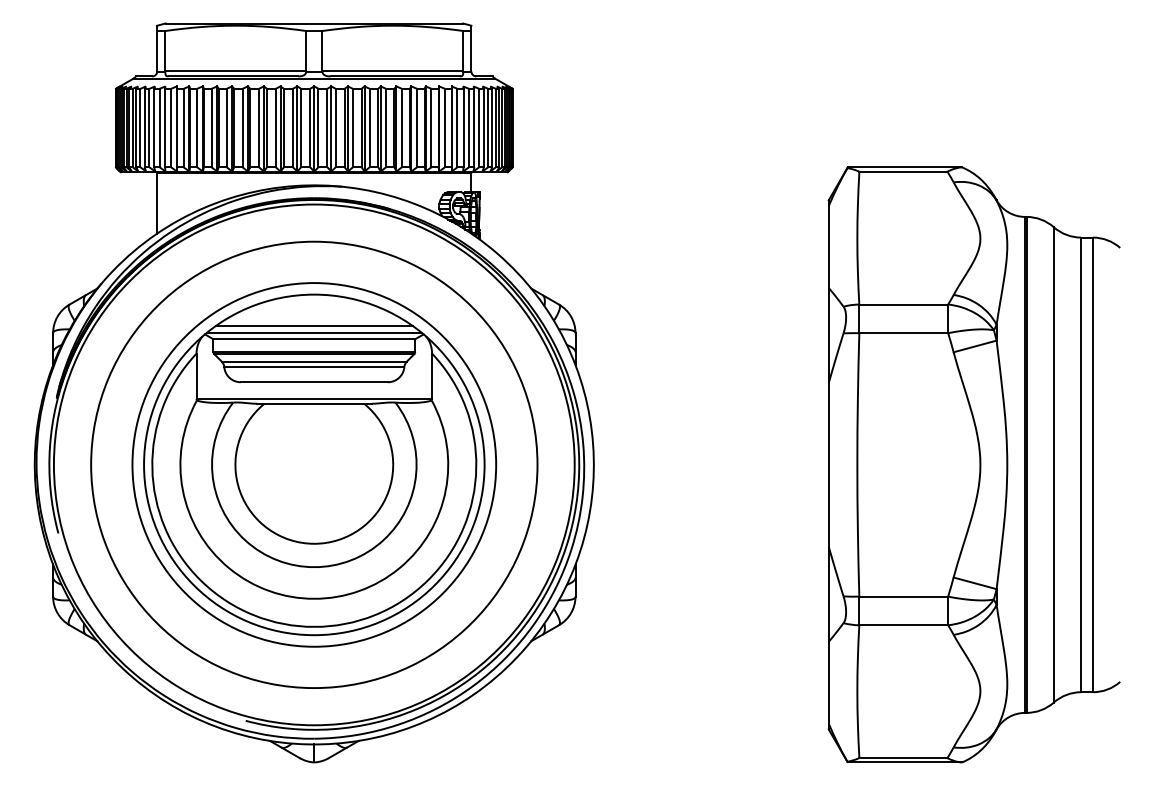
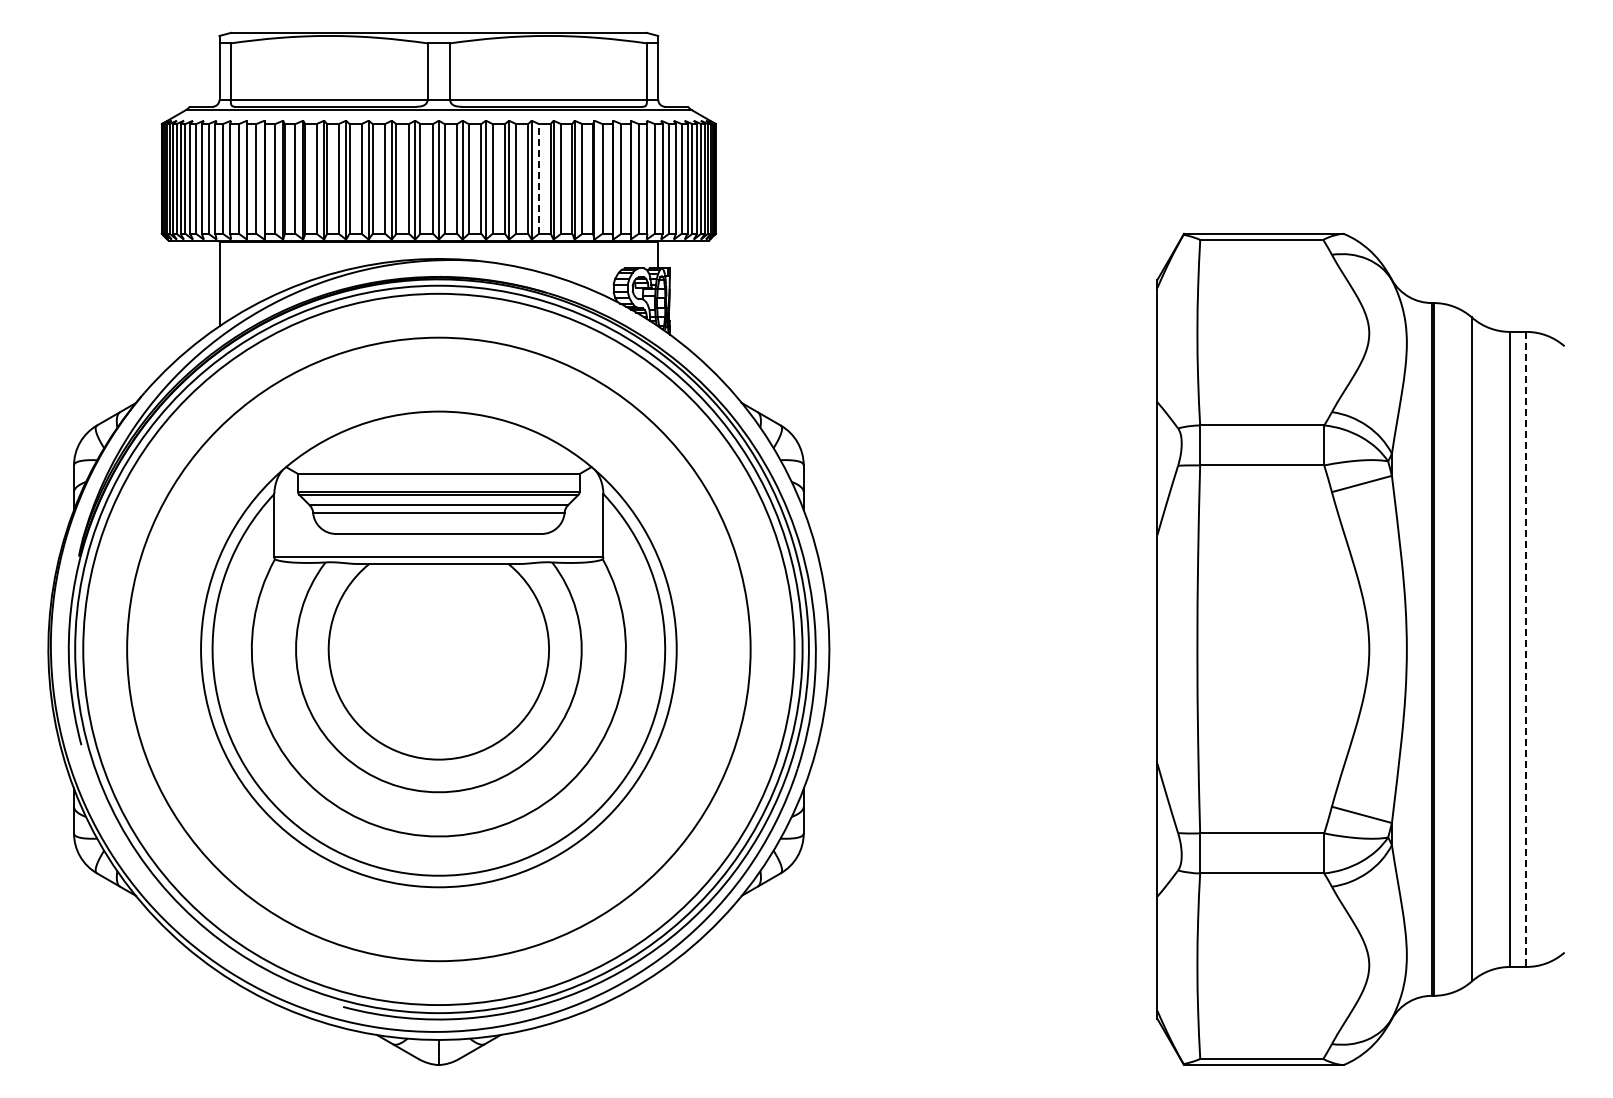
line: (386, 127) -> (539, 178), solid -> dashed
line: (314, 326) -> (438, 455), removed
line: (314, 333) -> (438, 465), removed
circle: (314, 464) -> (438, 649), size x1.4
line: (1092, 464) -> (1526, 649), solid -> dashed

